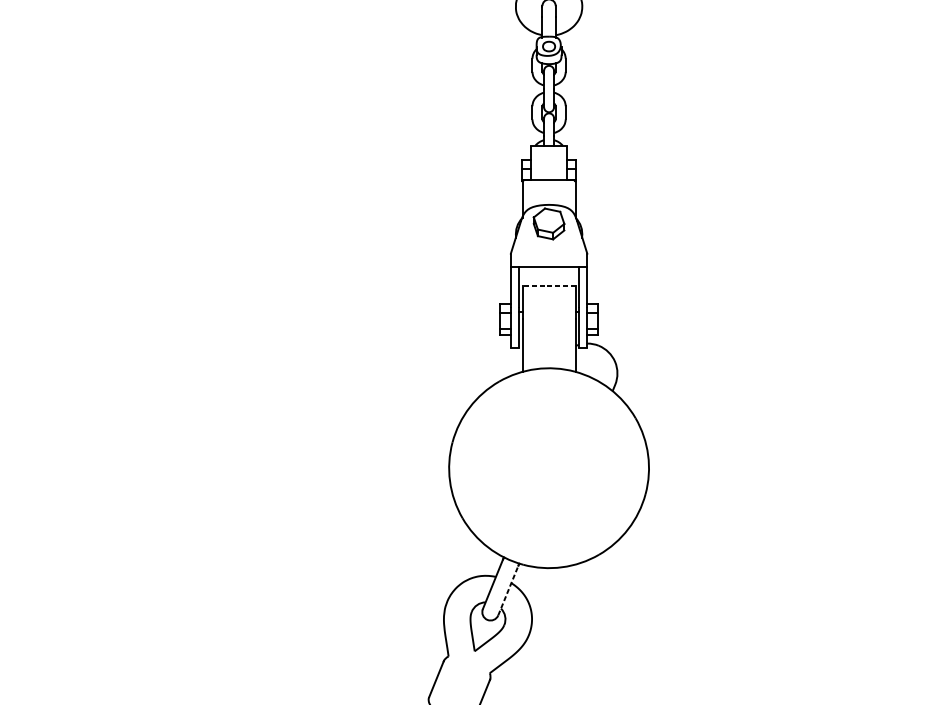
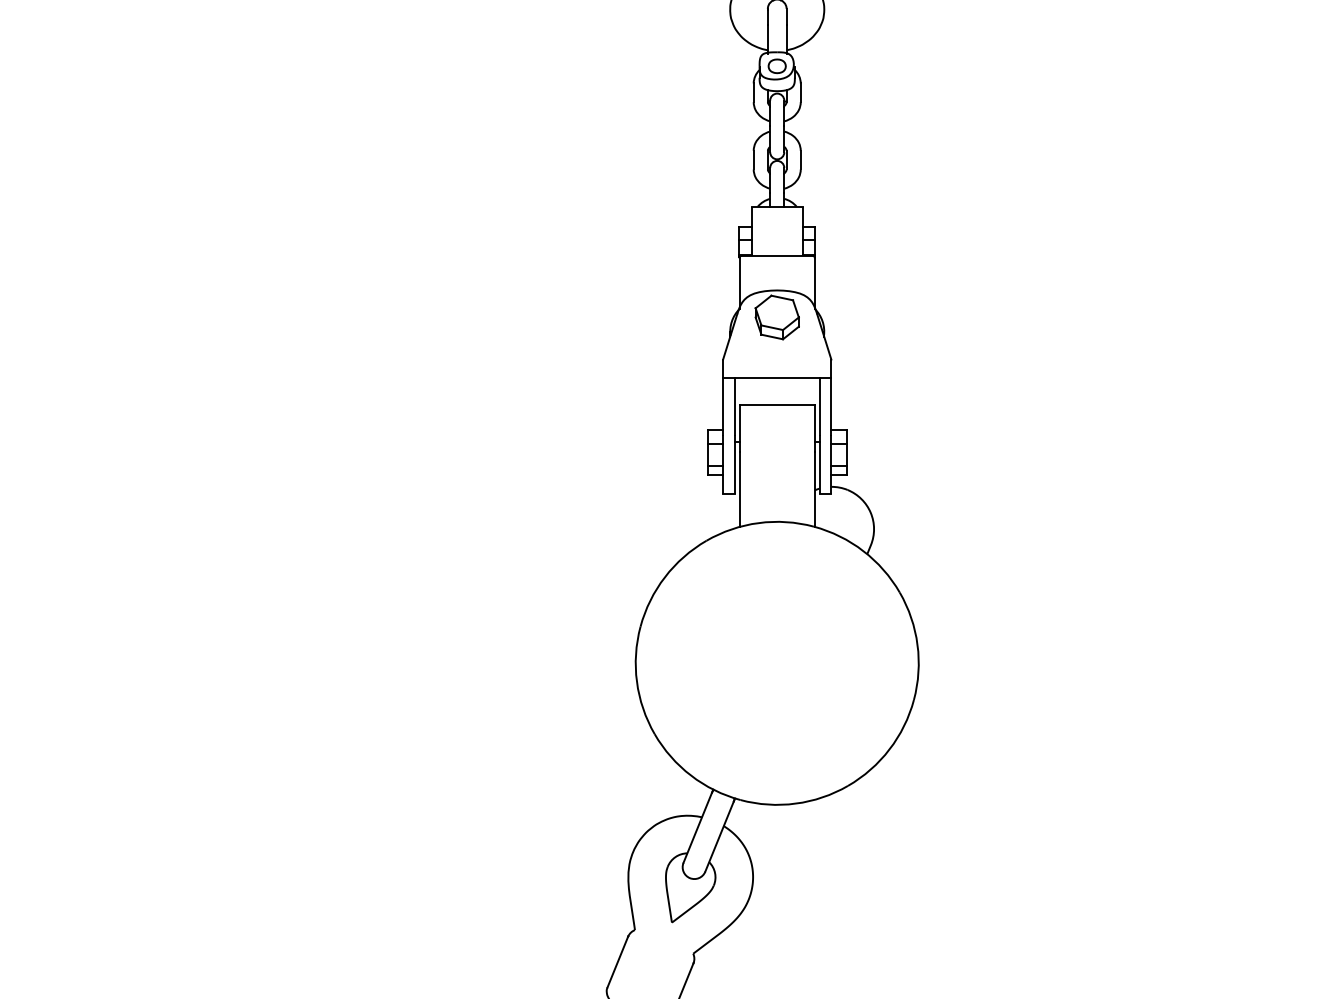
line: (549, 286) -> (777, 405), dashed -> solid
line: (508, 590) -> (719, 836), dashed -> solid

